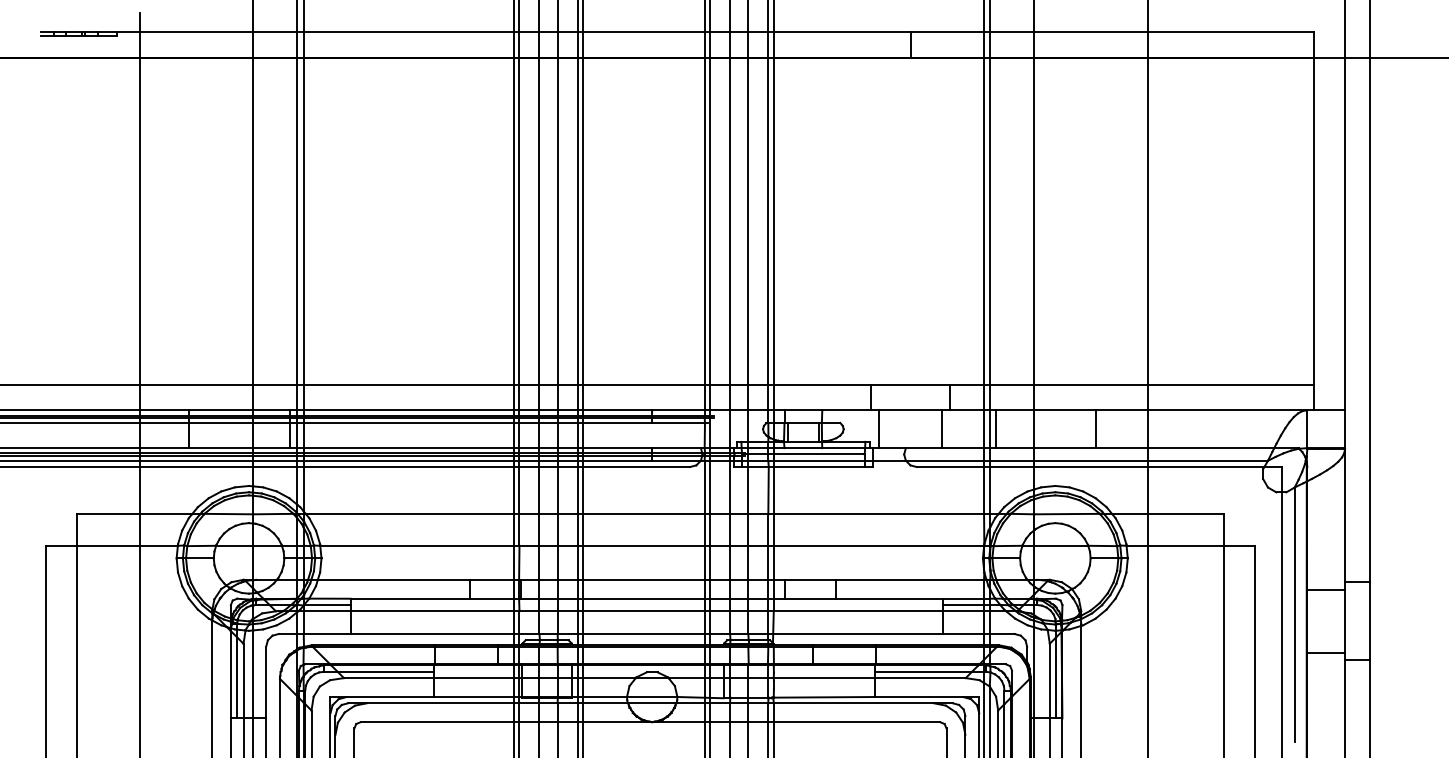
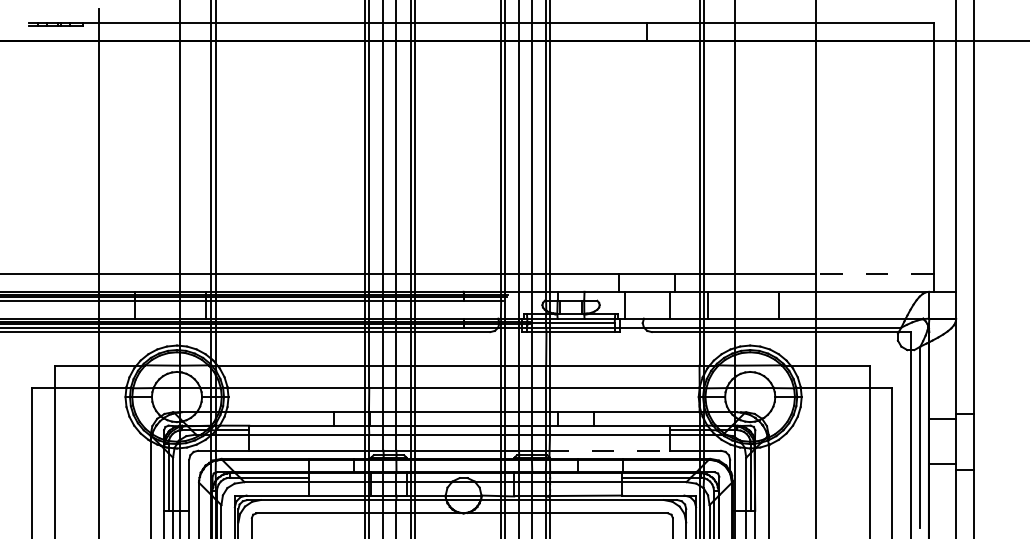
line: (1230, 385) -> (874, 274), solid -> dashed
line: (856, 633) -> (608, 450), solid -> dashed

